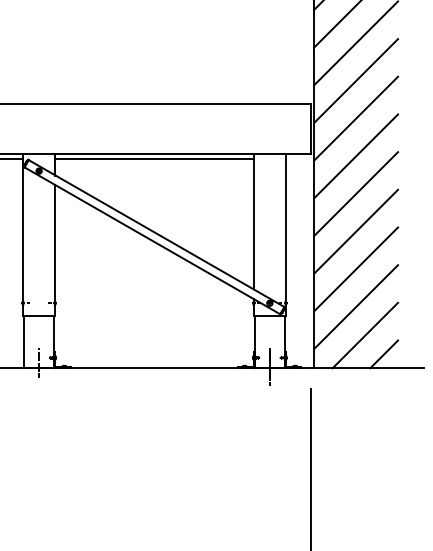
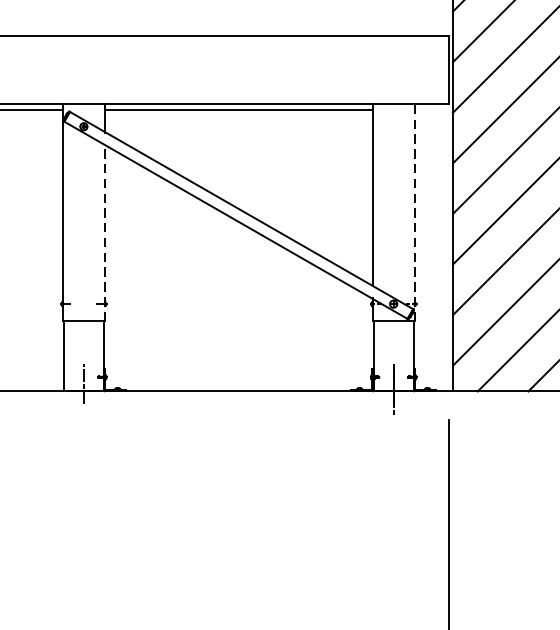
line: (285, 234) -> (414, 211), solid -> dashed
line: (54, 250) -> (104, 233), solid -> dashed

